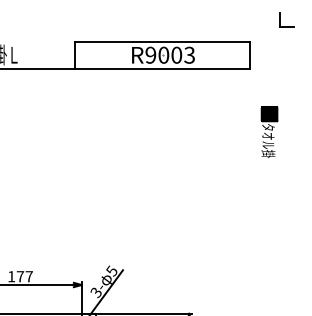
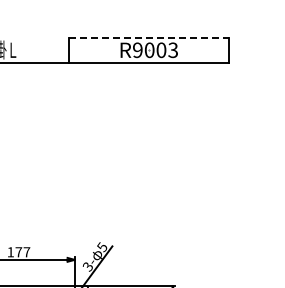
part: (286, 20) -> (261, 18), removed
line: (162, 41) -> (148, 37), solid -> dashed
part: (270, 131) -> (246, 119), removed

